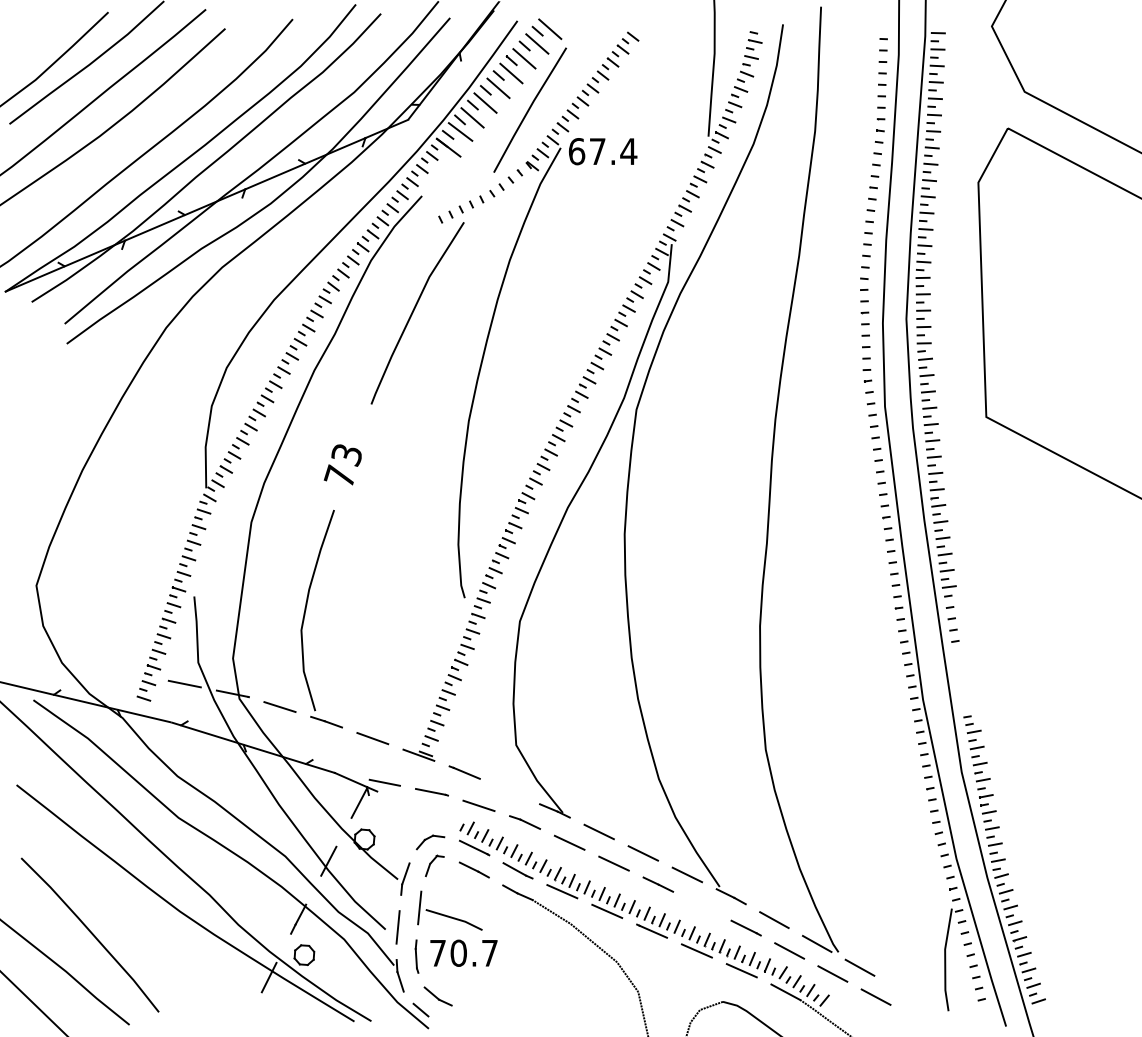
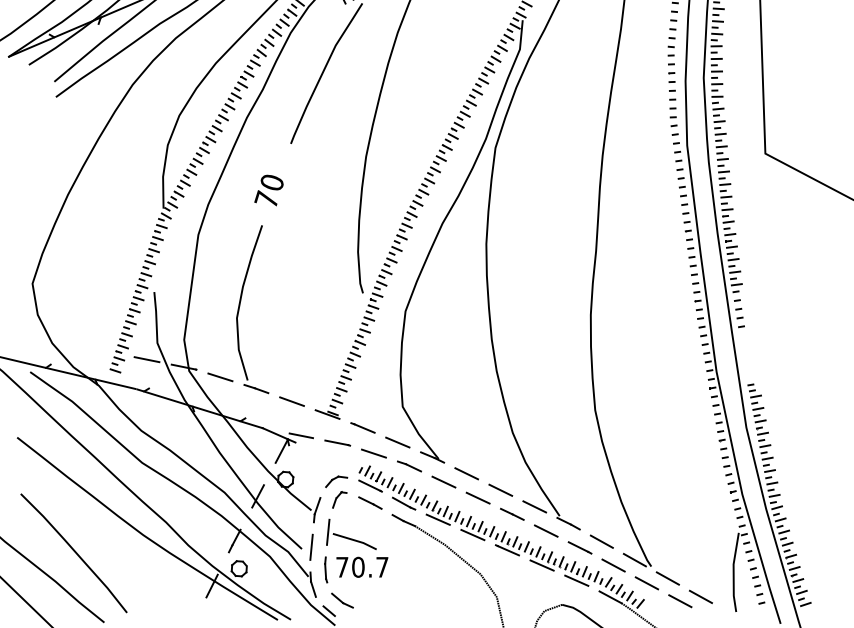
text: (346, 455) -> (271, 183), 73 -> 70
line: (509, 791) -> (397, 442), added
line: (701, 906) -> (545, 531), added
line: (902, 991) -> (700, 596), added

